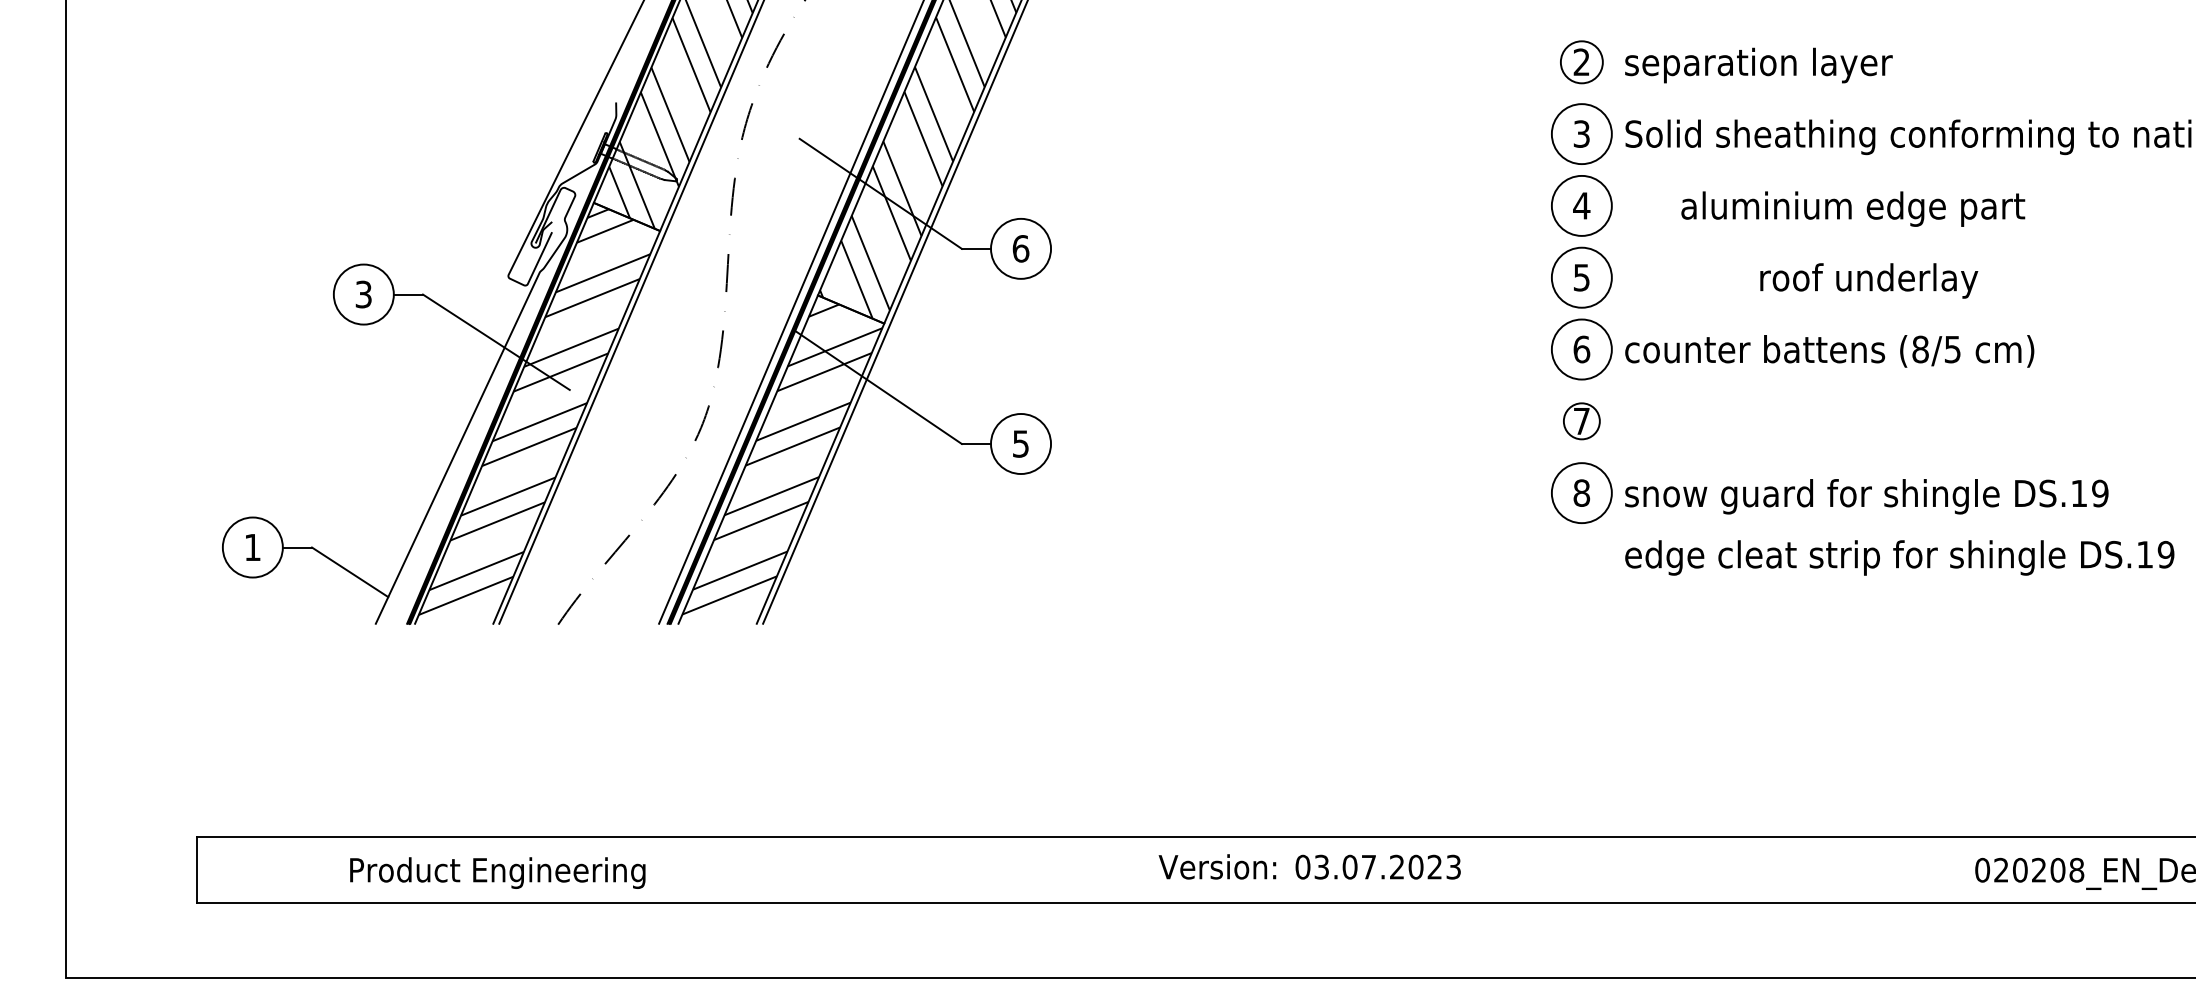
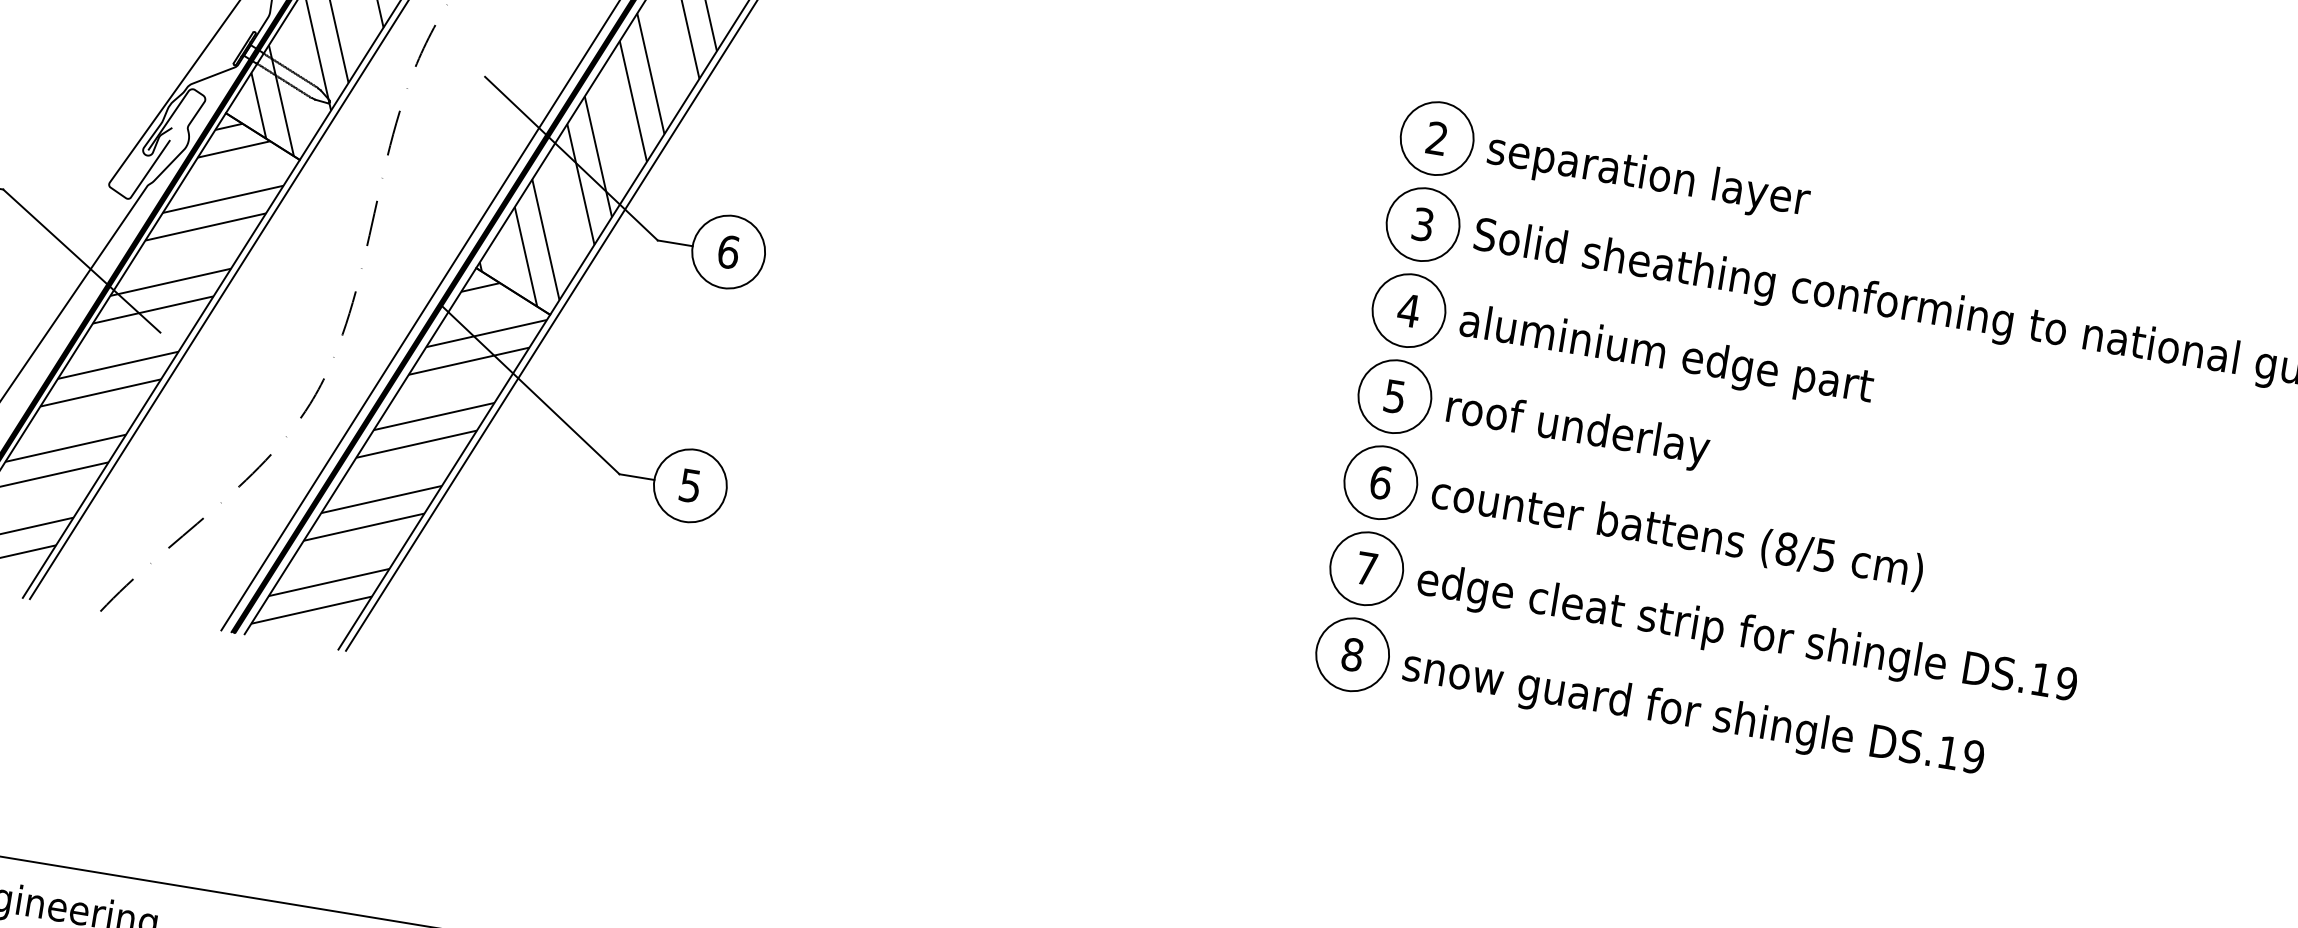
circle: (1581, 62) -> (1436, 138), size x1.43
text: (1853, 208) -> (1666, 356), moved
text: (1869, 280) -> (1578, 430), moved
circle: (1581, 421) -> (1366, 568), size x1.67
text: (1899, 557) -> (1746, 634), moved

